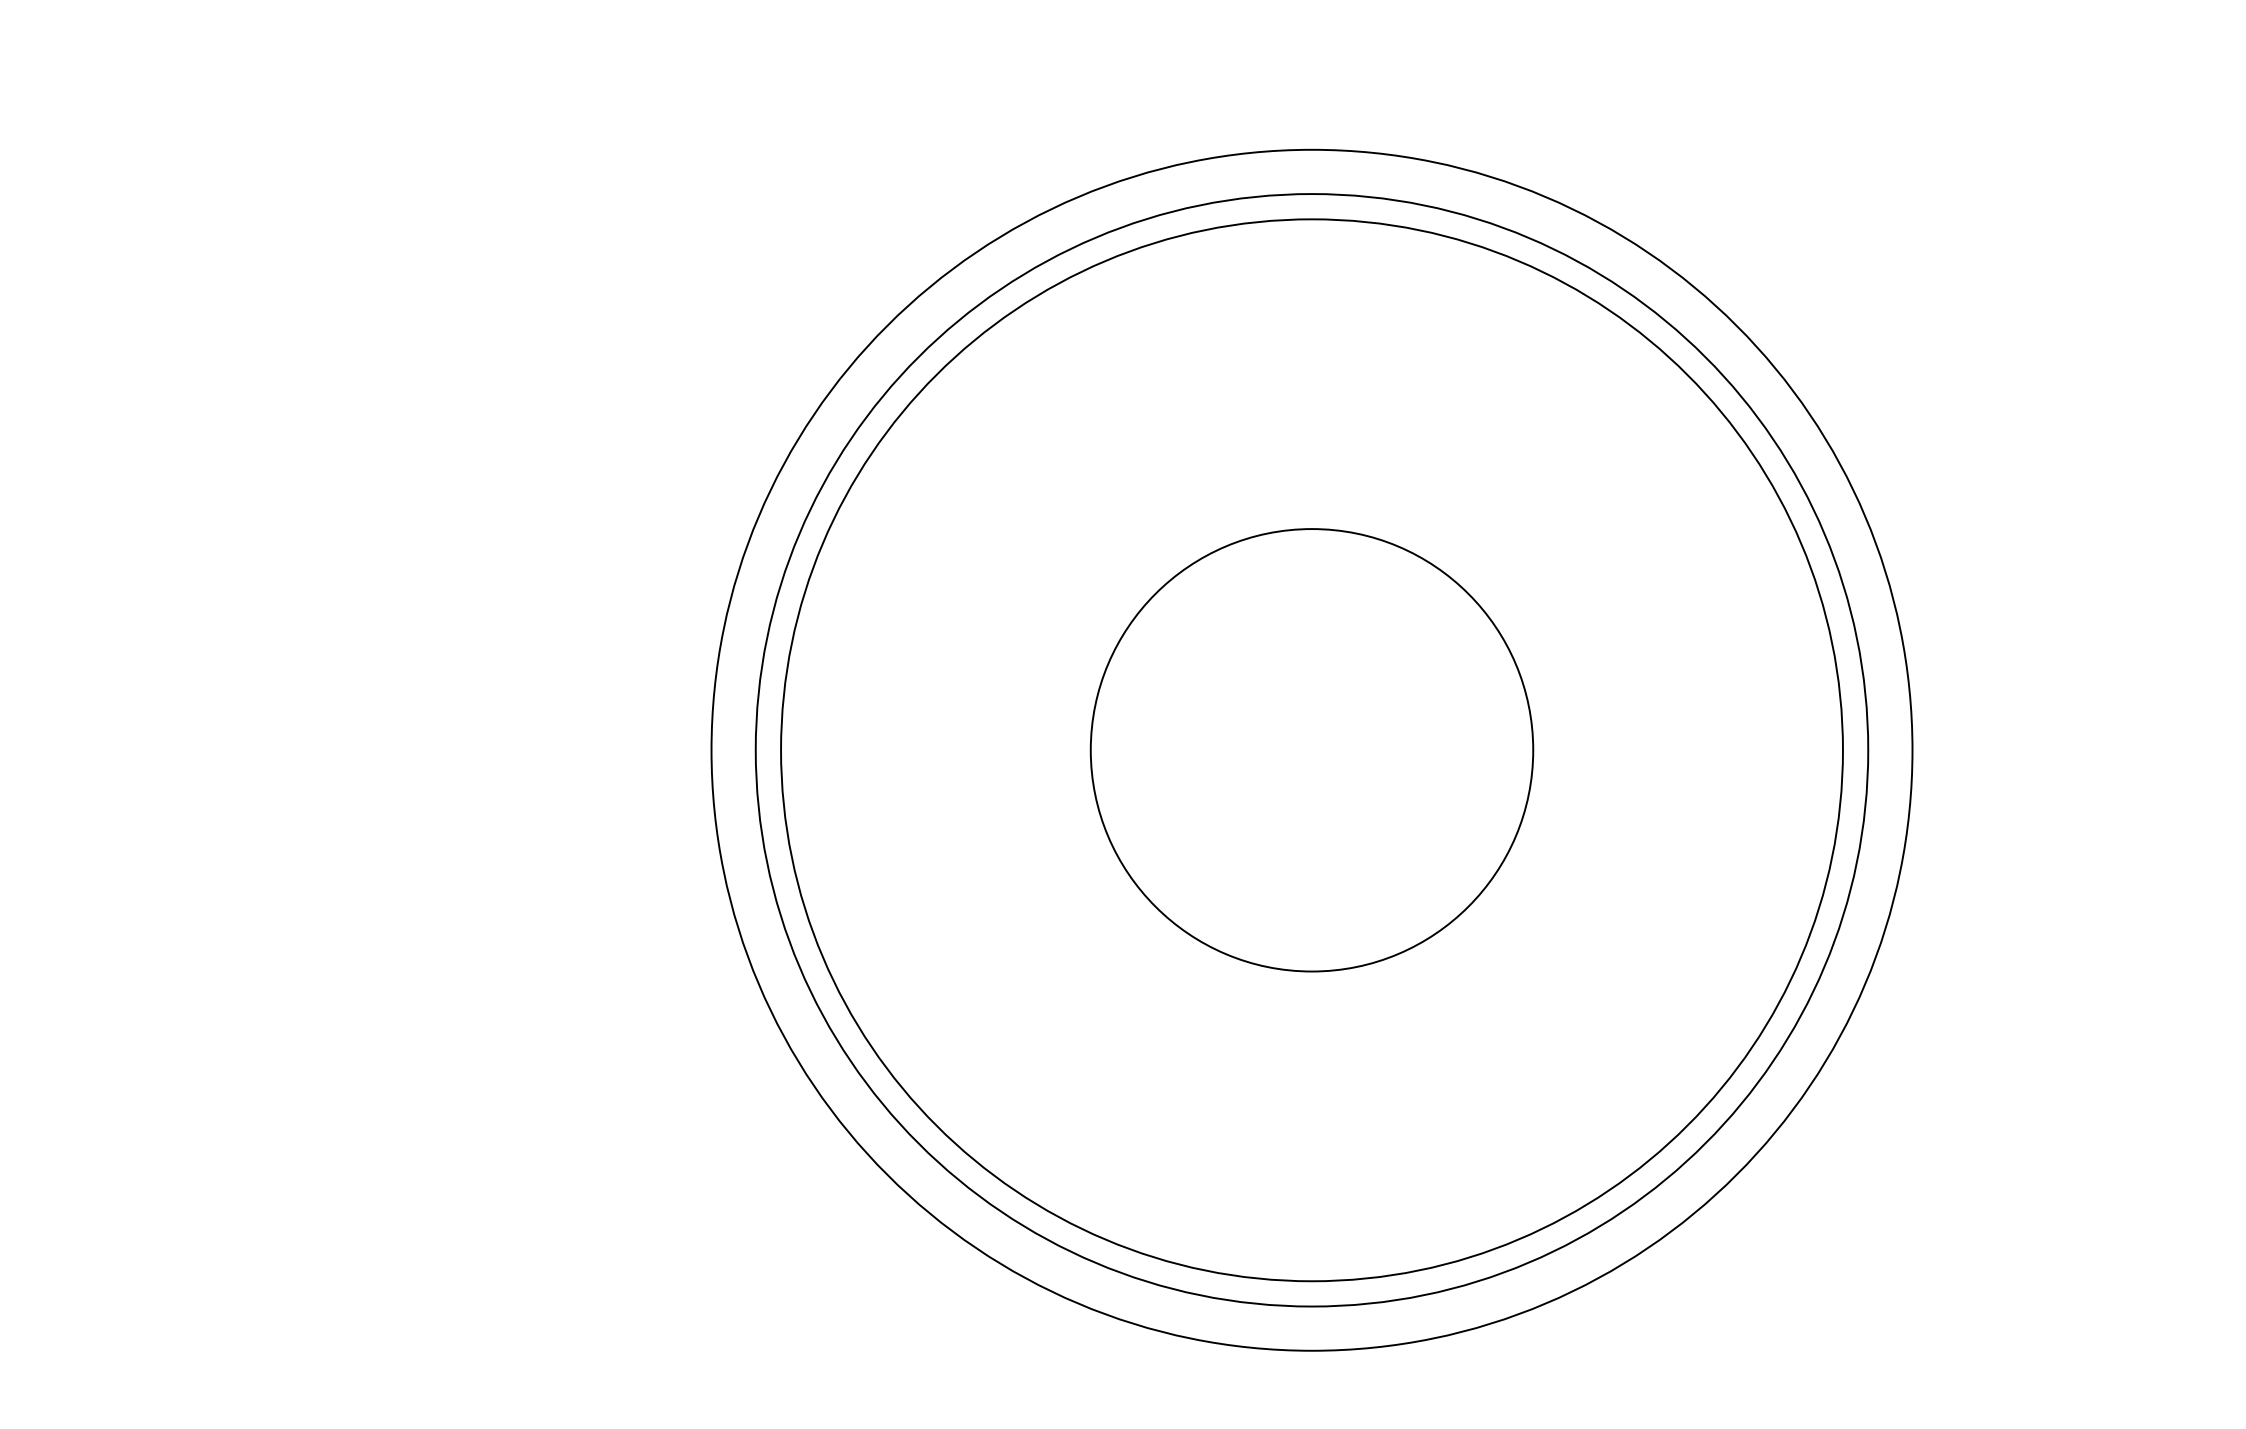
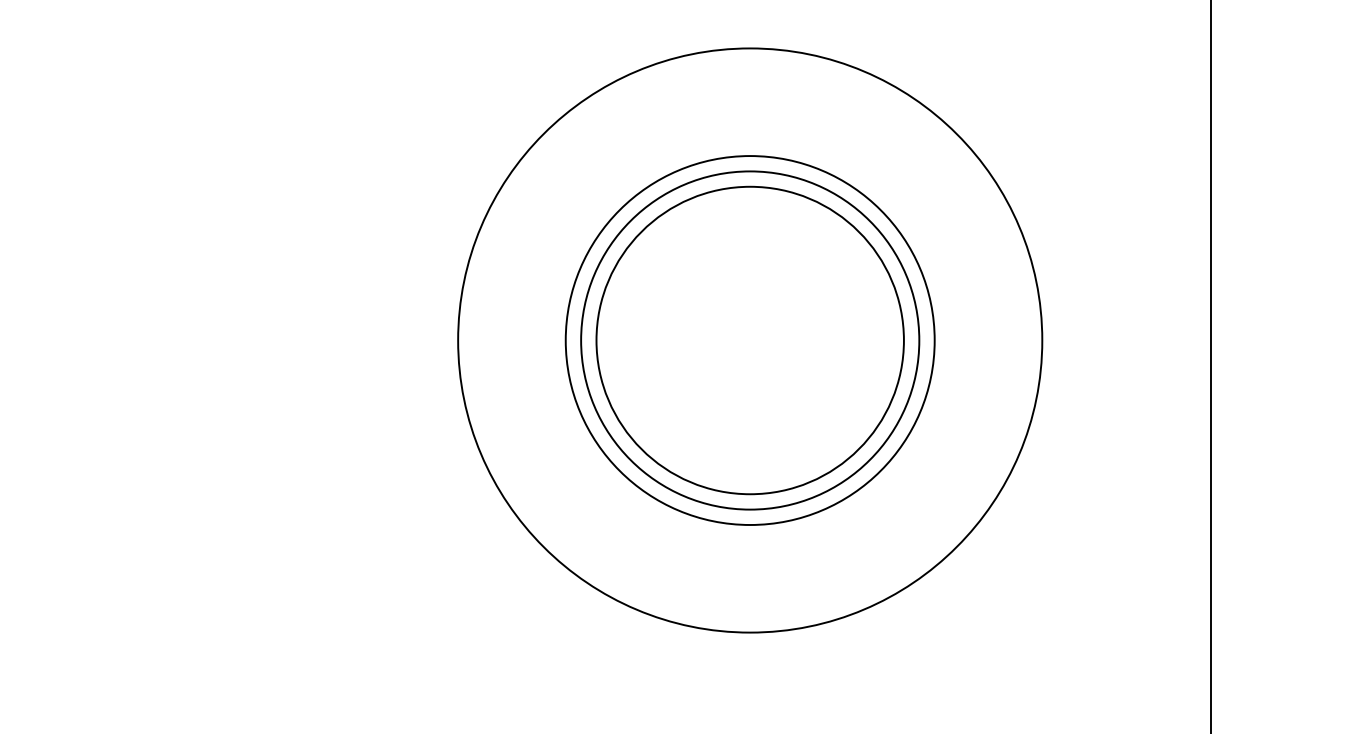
circle: (1310, 750) -> (749, 340), size x0.71
circle: (1310, 750) -> (749, 340), size x1.43
circle: (1312, 750) -> (750, 340), size x0.62

